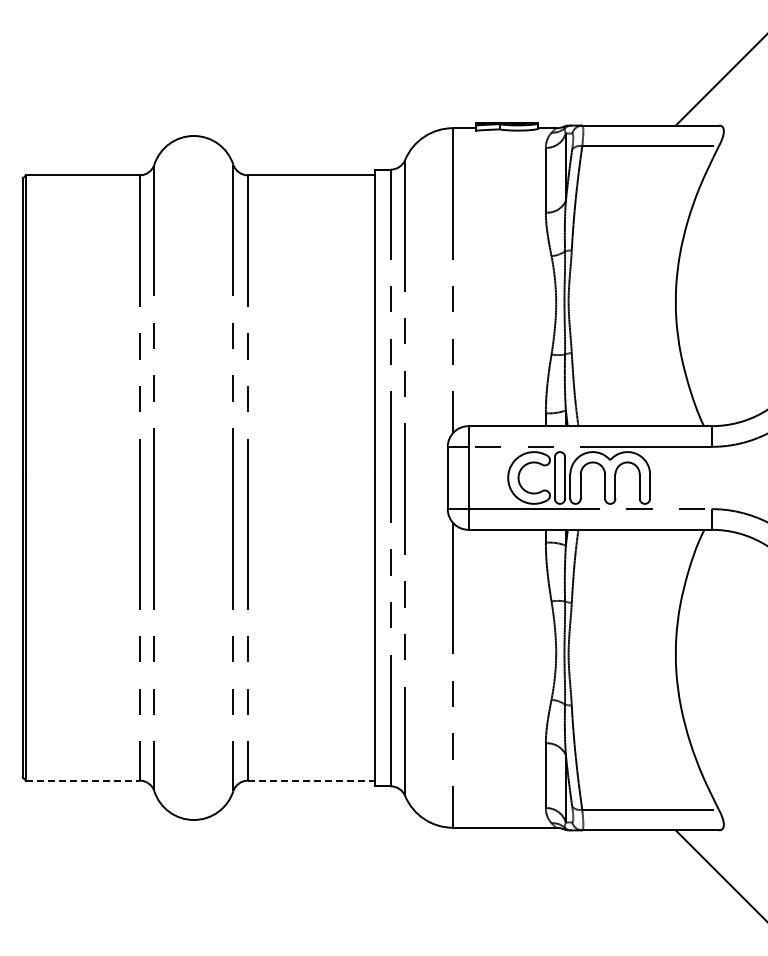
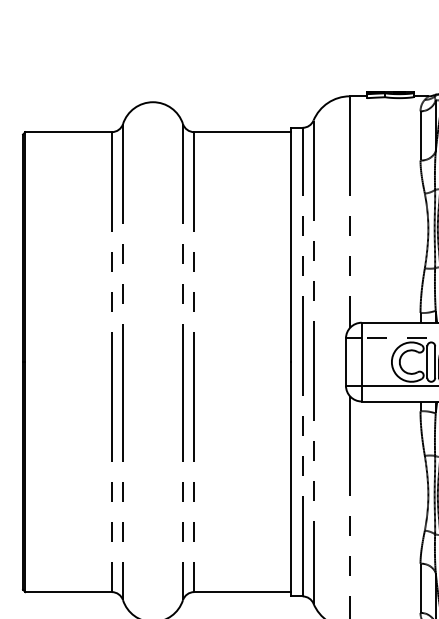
line: (82, 780) -> (68, 592), dashed -> solid
line: (311, 780) -> (242, 592), dashed -> solid

